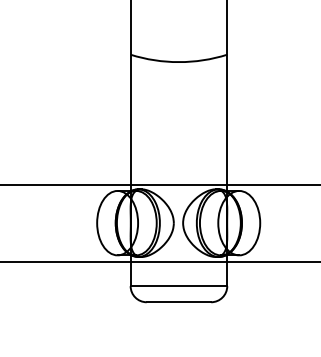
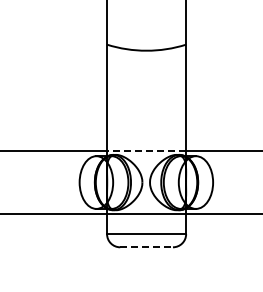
line: (178, 183) -> (146, 150), solid -> dashed
line: (180, 302) -> (147, 247), solid -> dashed

